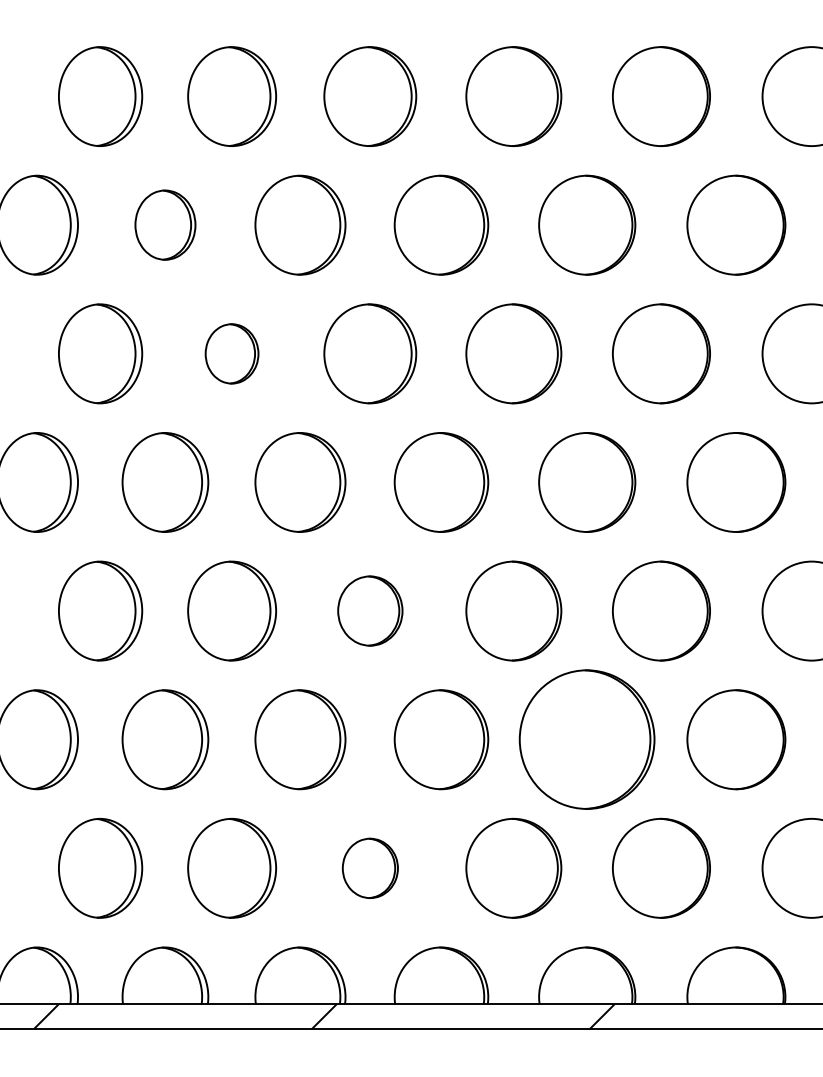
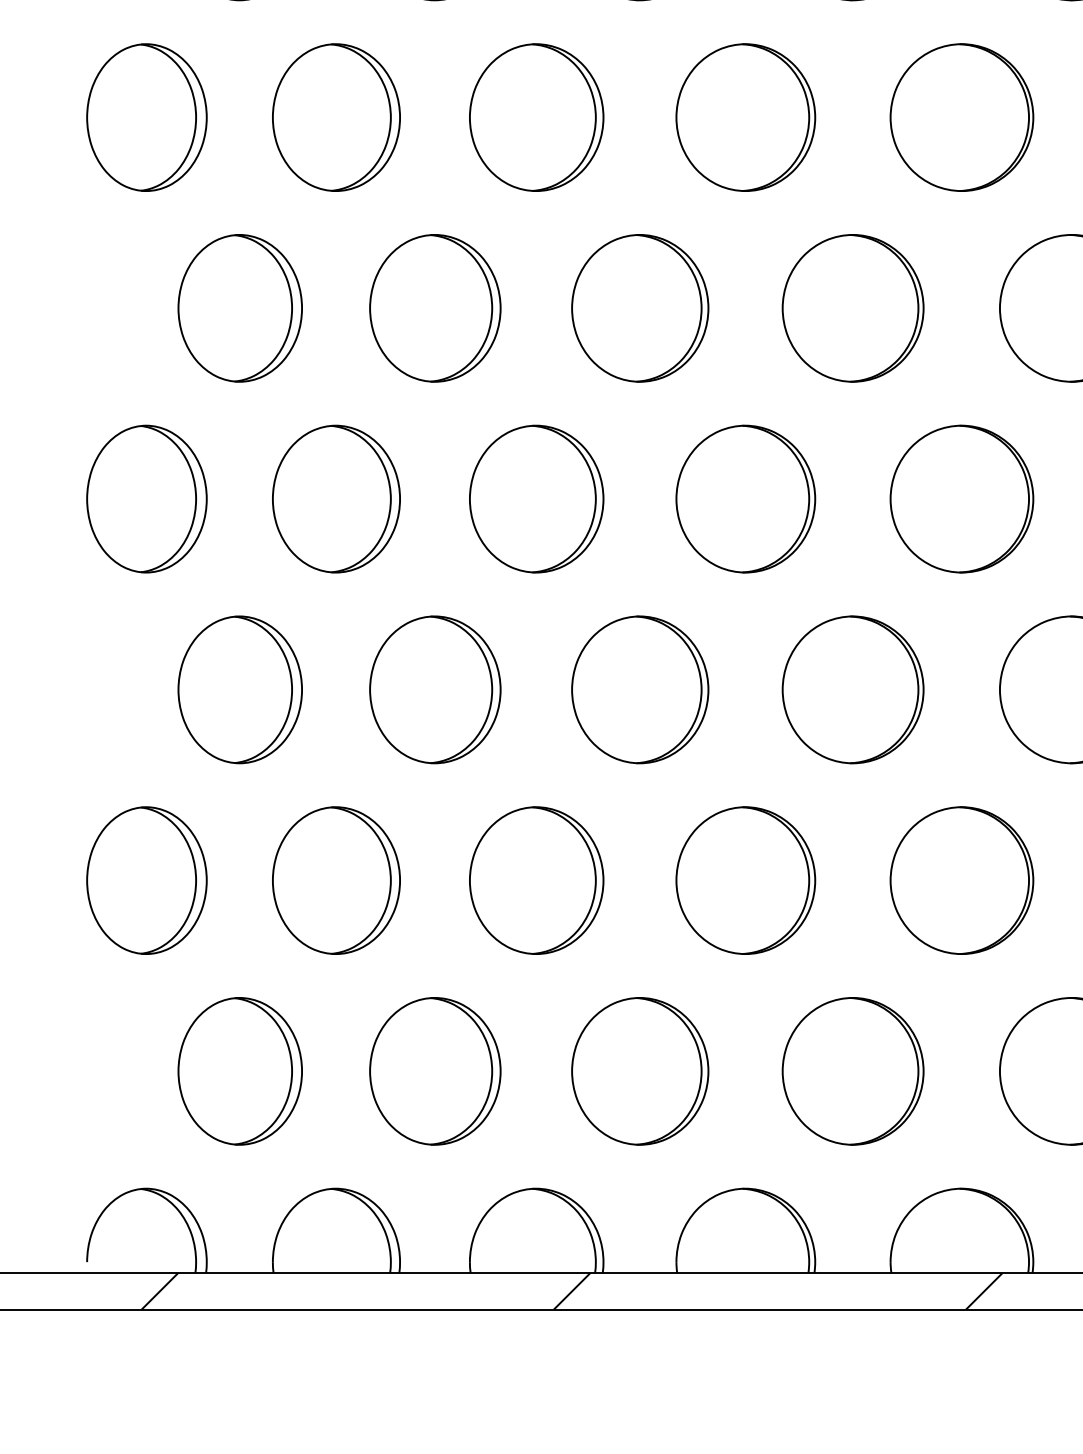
part: (165, 224) -> (336, 116), size x1.43
part: (231, 353) -> (434, 307), size x1.67
part: (370, 610) -> (640, 688), size x1.43
part: (587, 739) -> (962, 880), size x0.71
part: (370, 868) -> (640, 1071), size x1.67

